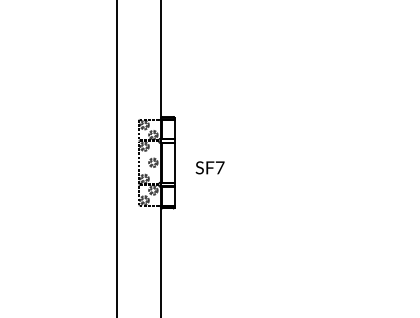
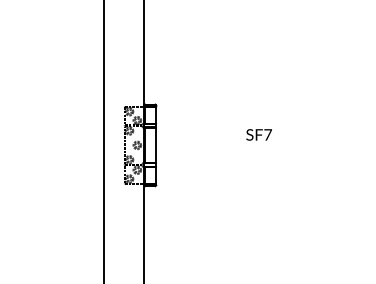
text: (209, 167) -> (258, 134), moved

